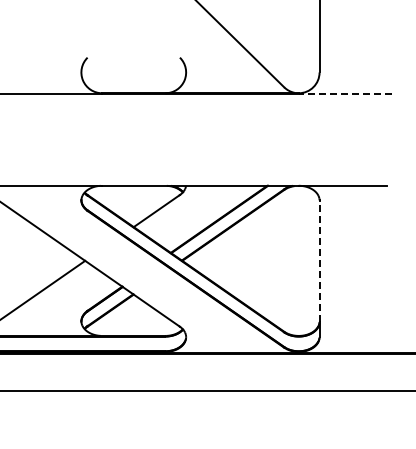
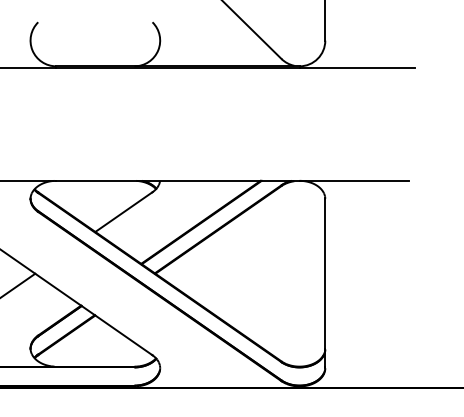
line: (345, 94) -> (357, 67), dashed -> solid
line: (319, 261) -> (325, 274), dashed -> solid

